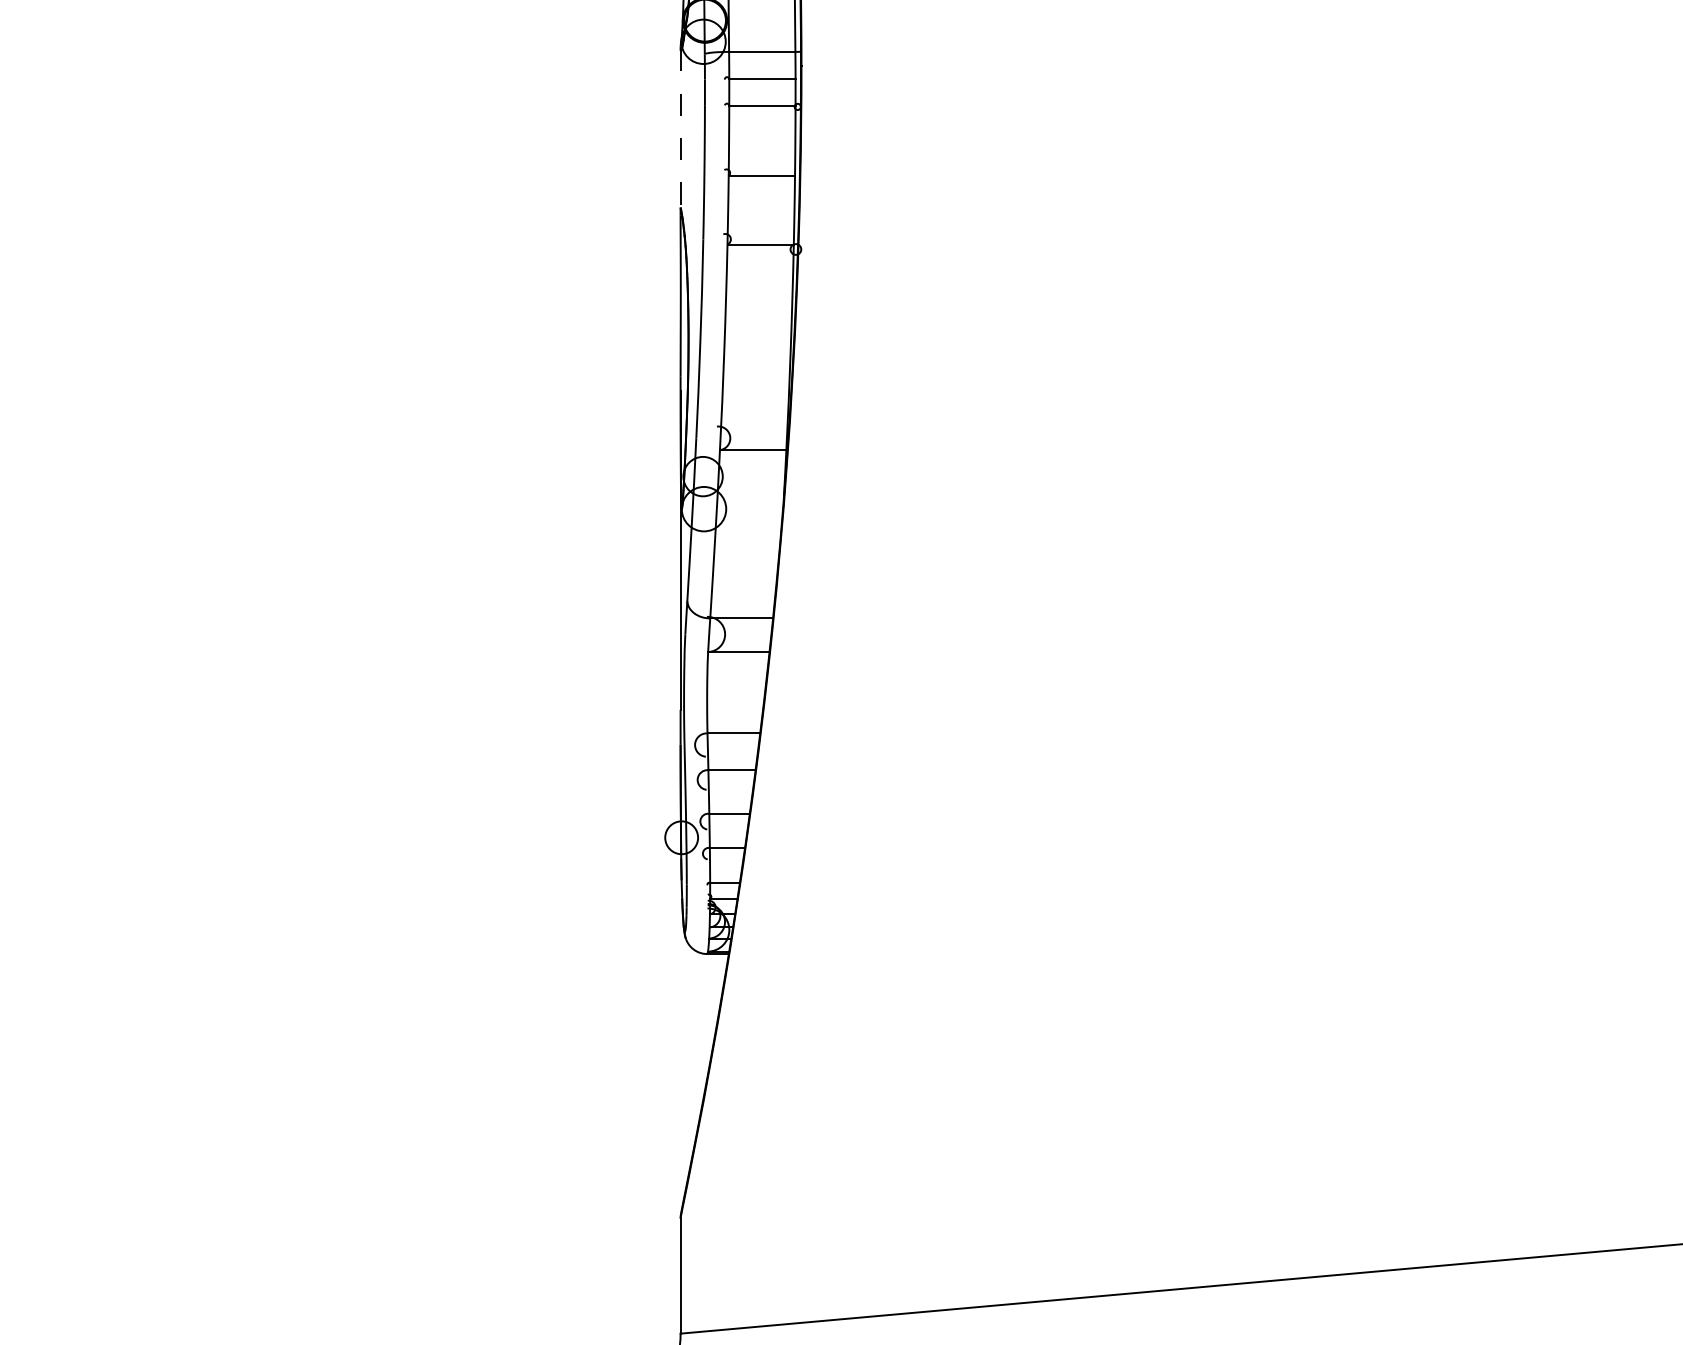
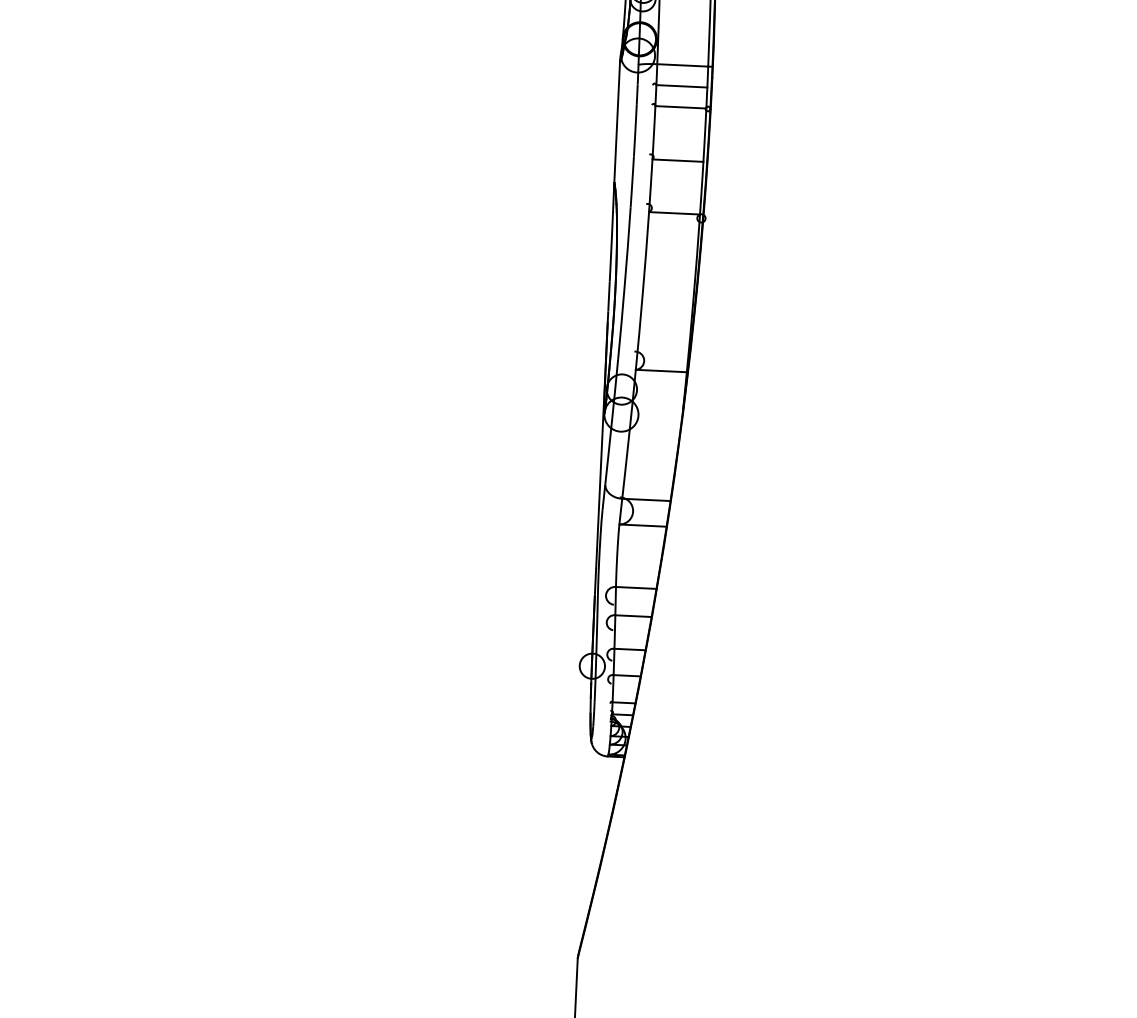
line: (680, 132) -> (617, 124), dashed -> solid

